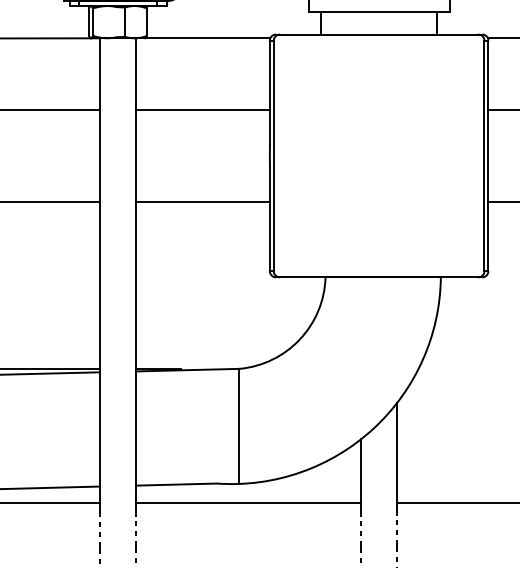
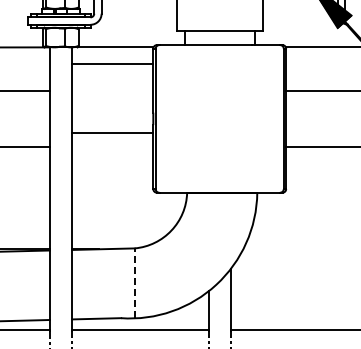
line: (202, 109) -> (112, 63), moved
line: (202, 201) -> (112, 132), moved
line: (238, 426) -> (134, 283), solid -> dashed

